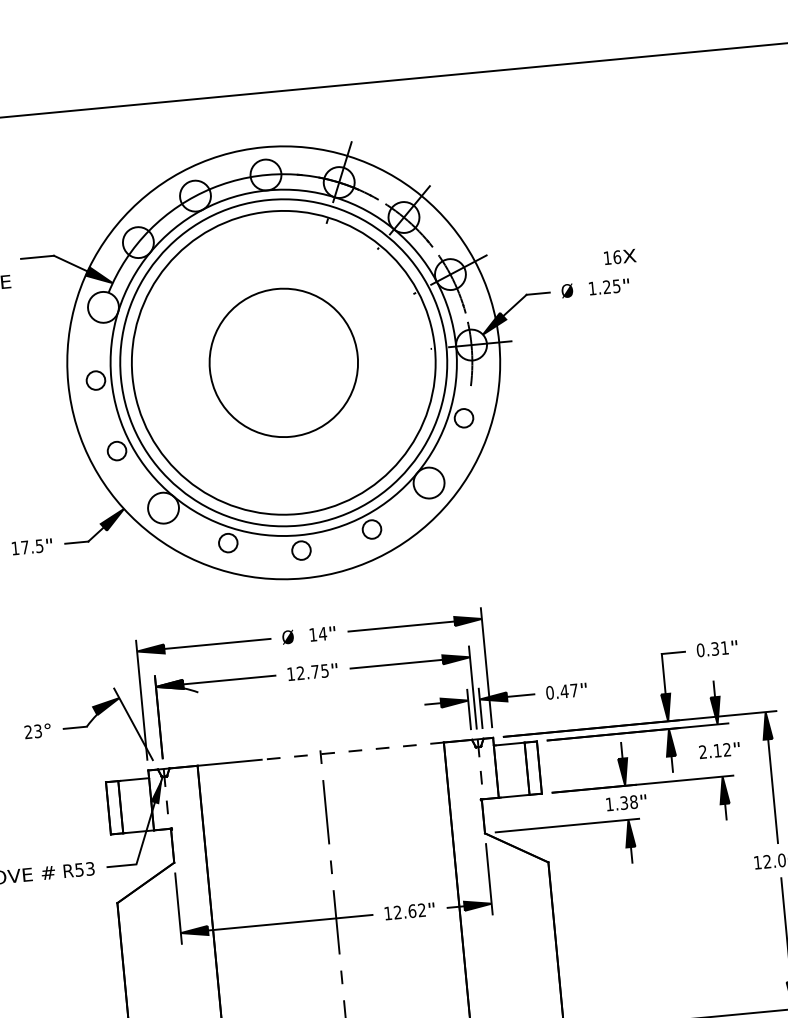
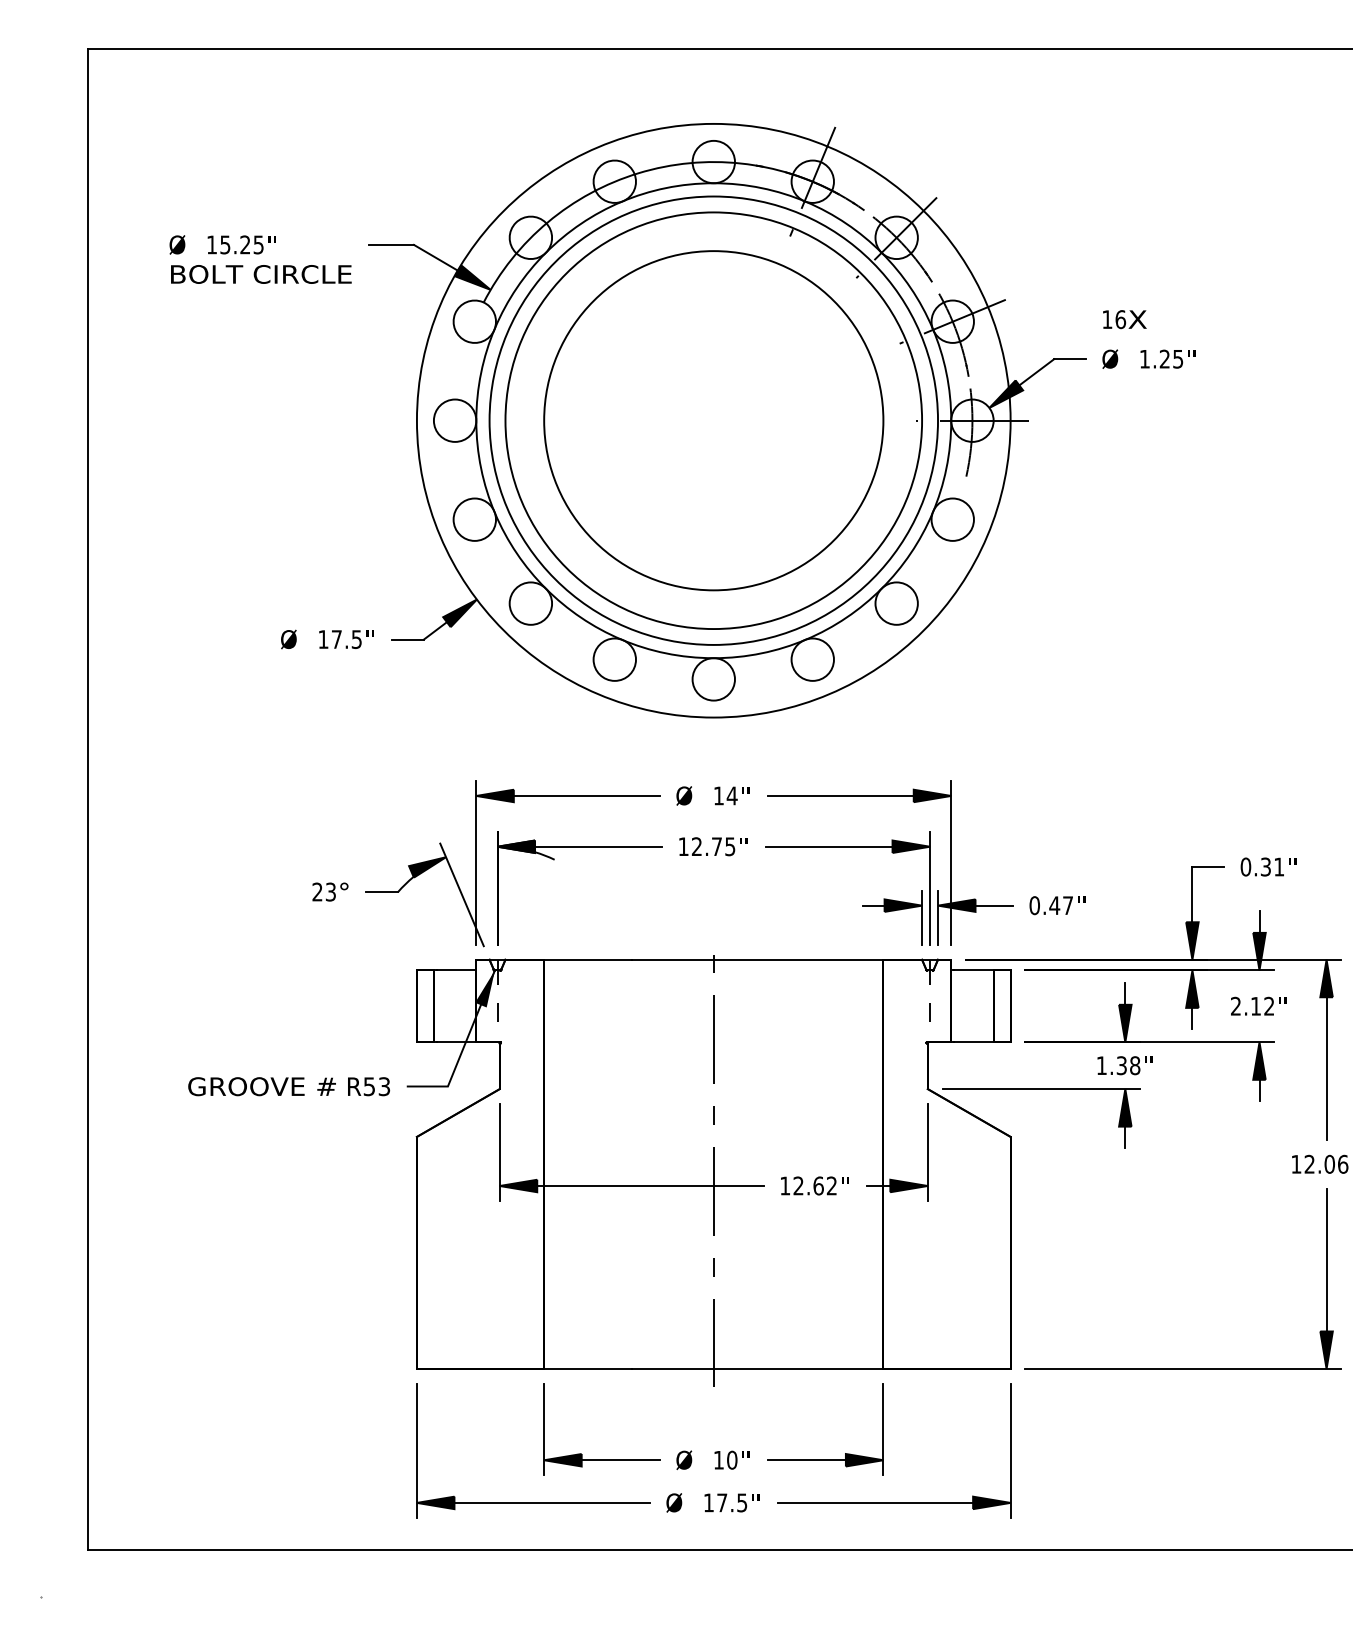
text: (619, 256) -> (1124, 319), moved
circle: (283, 362) -> (713, 420), size x1.67
circle: (95, 380) -> (454, 420), size x1.67
circle: (463, 418) -> (952, 519), size x1.67
circle: (116, 450) -> (474, 519), size x1.67
circle: (371, 529) -> (812, 659), size x1.67
circle: (228, 542) -> (614, 659), size x1.67
circle: (301, 550) -> (713, 679), size x1.67
line: (352, 750) -> (757, 959), dashed -> solid

